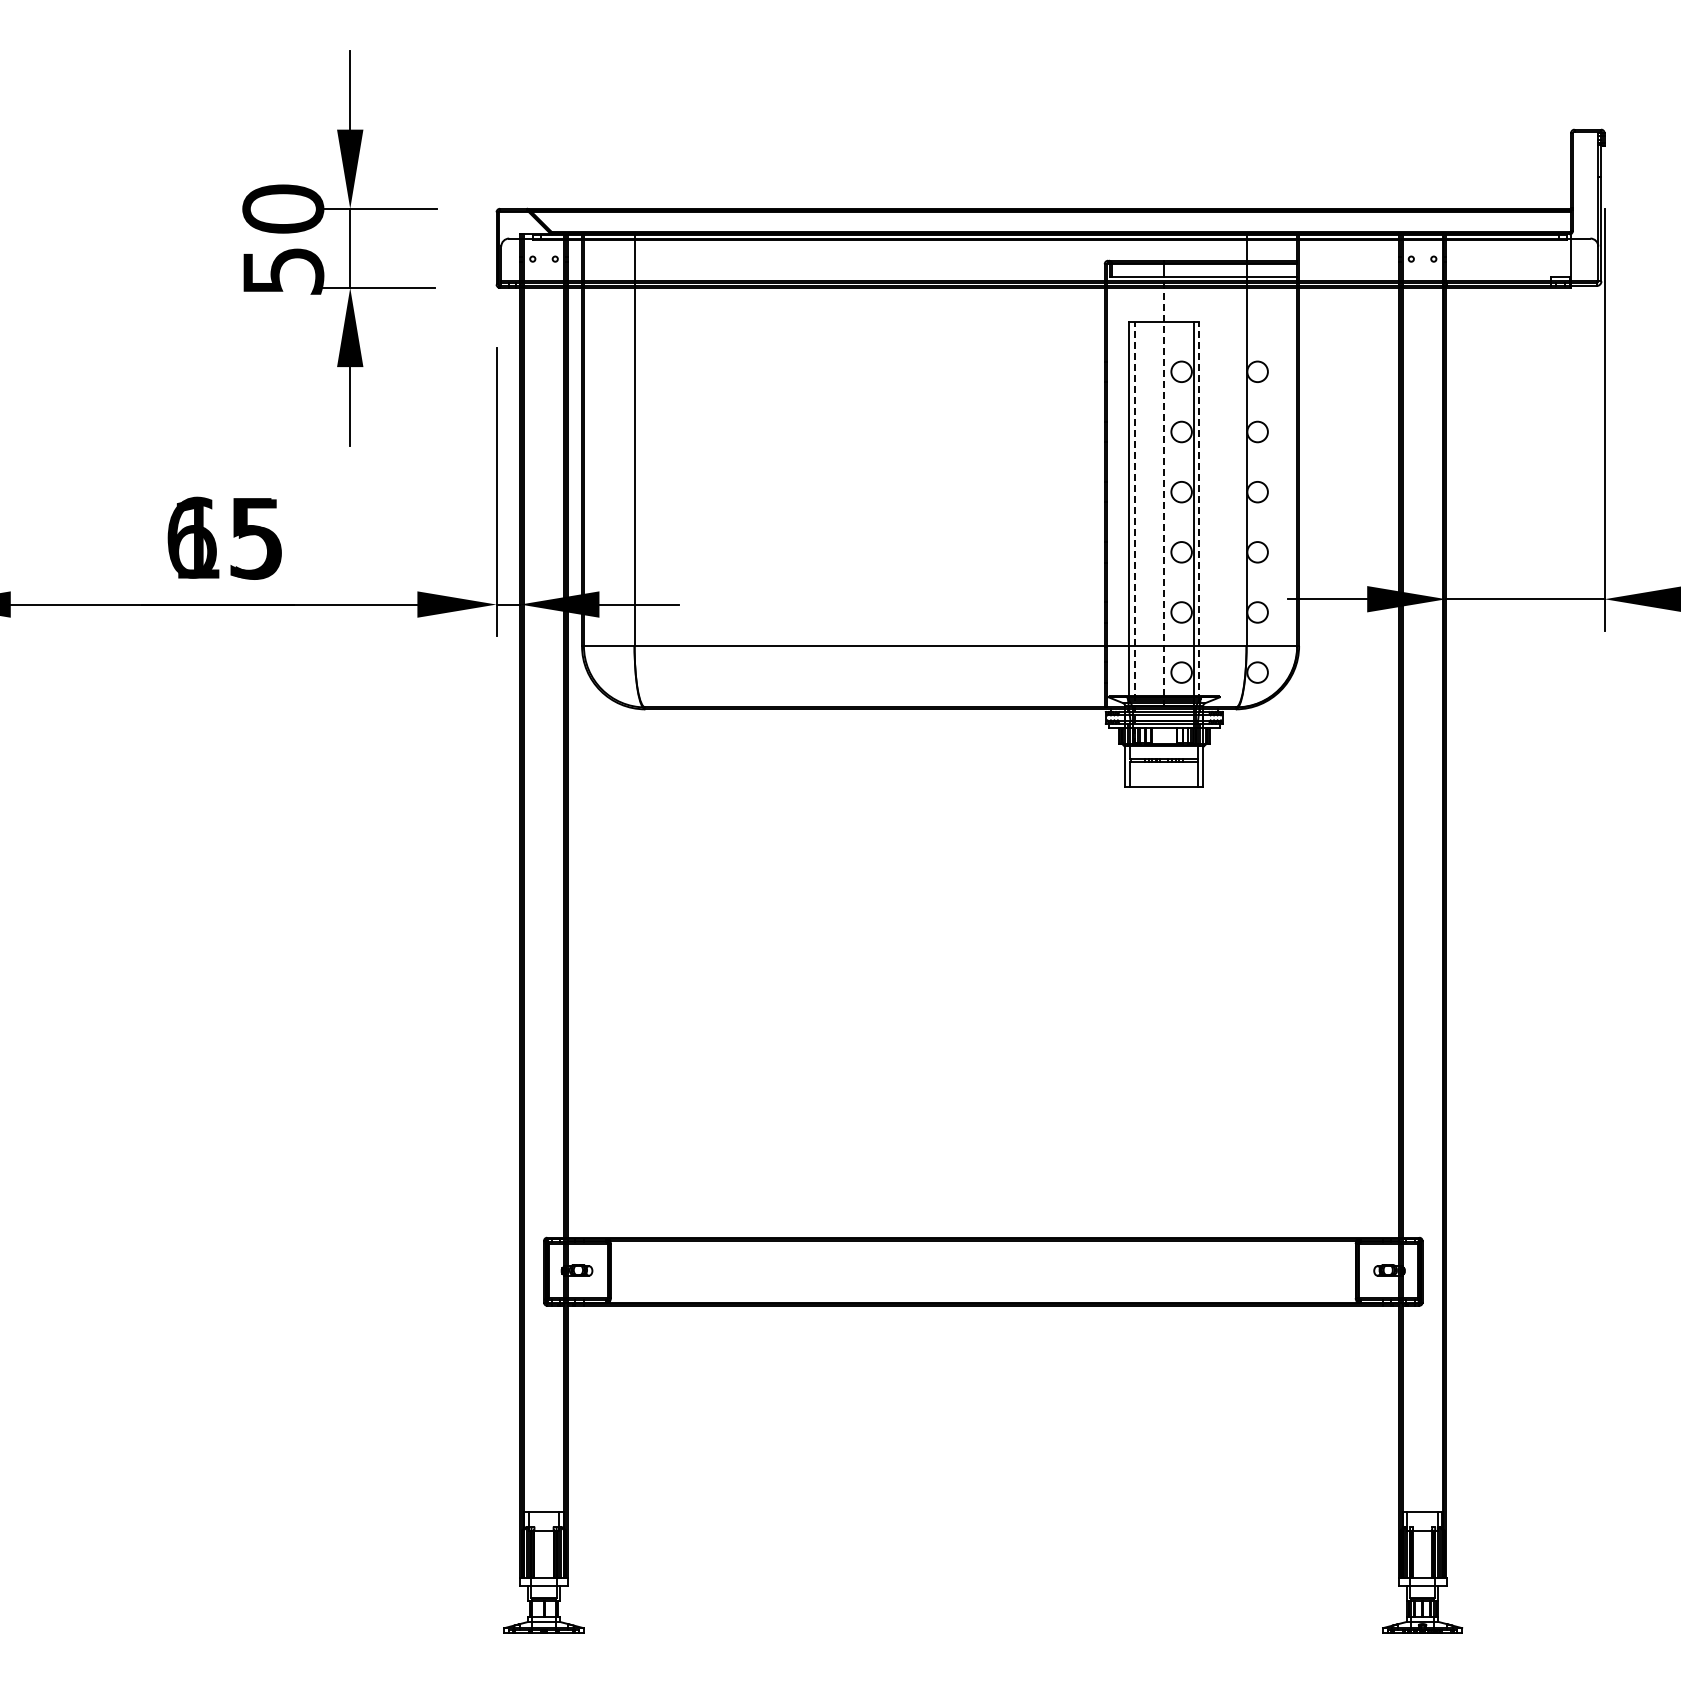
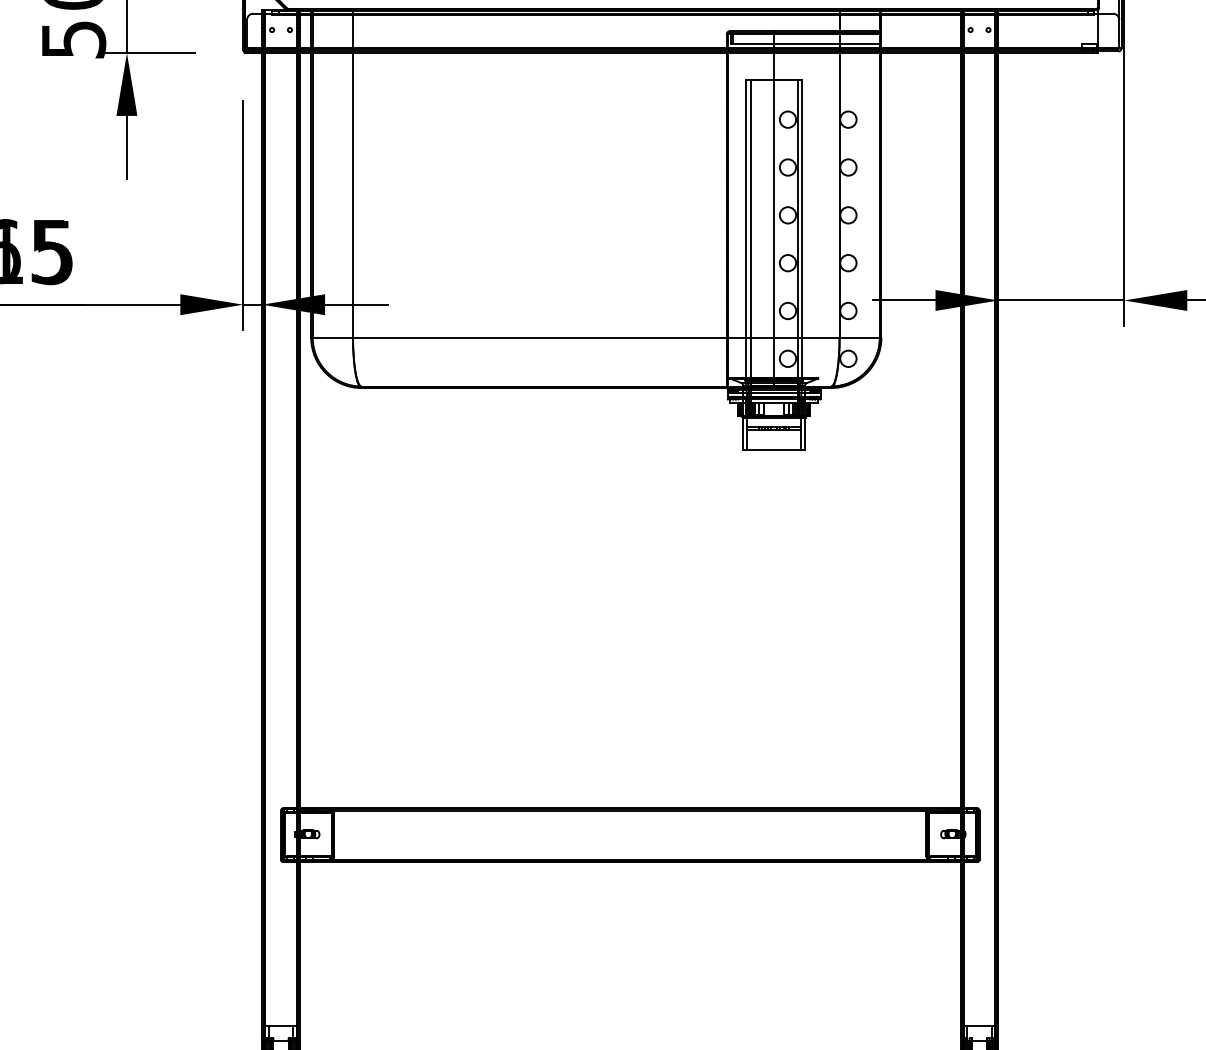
line: (1164, 491) -> (774, 214), dashed -> solid
line: (1199, 510) -> (802, 229), dashed -> solid
line: (1134, 533) -> (750, 248), dashed -> solid

